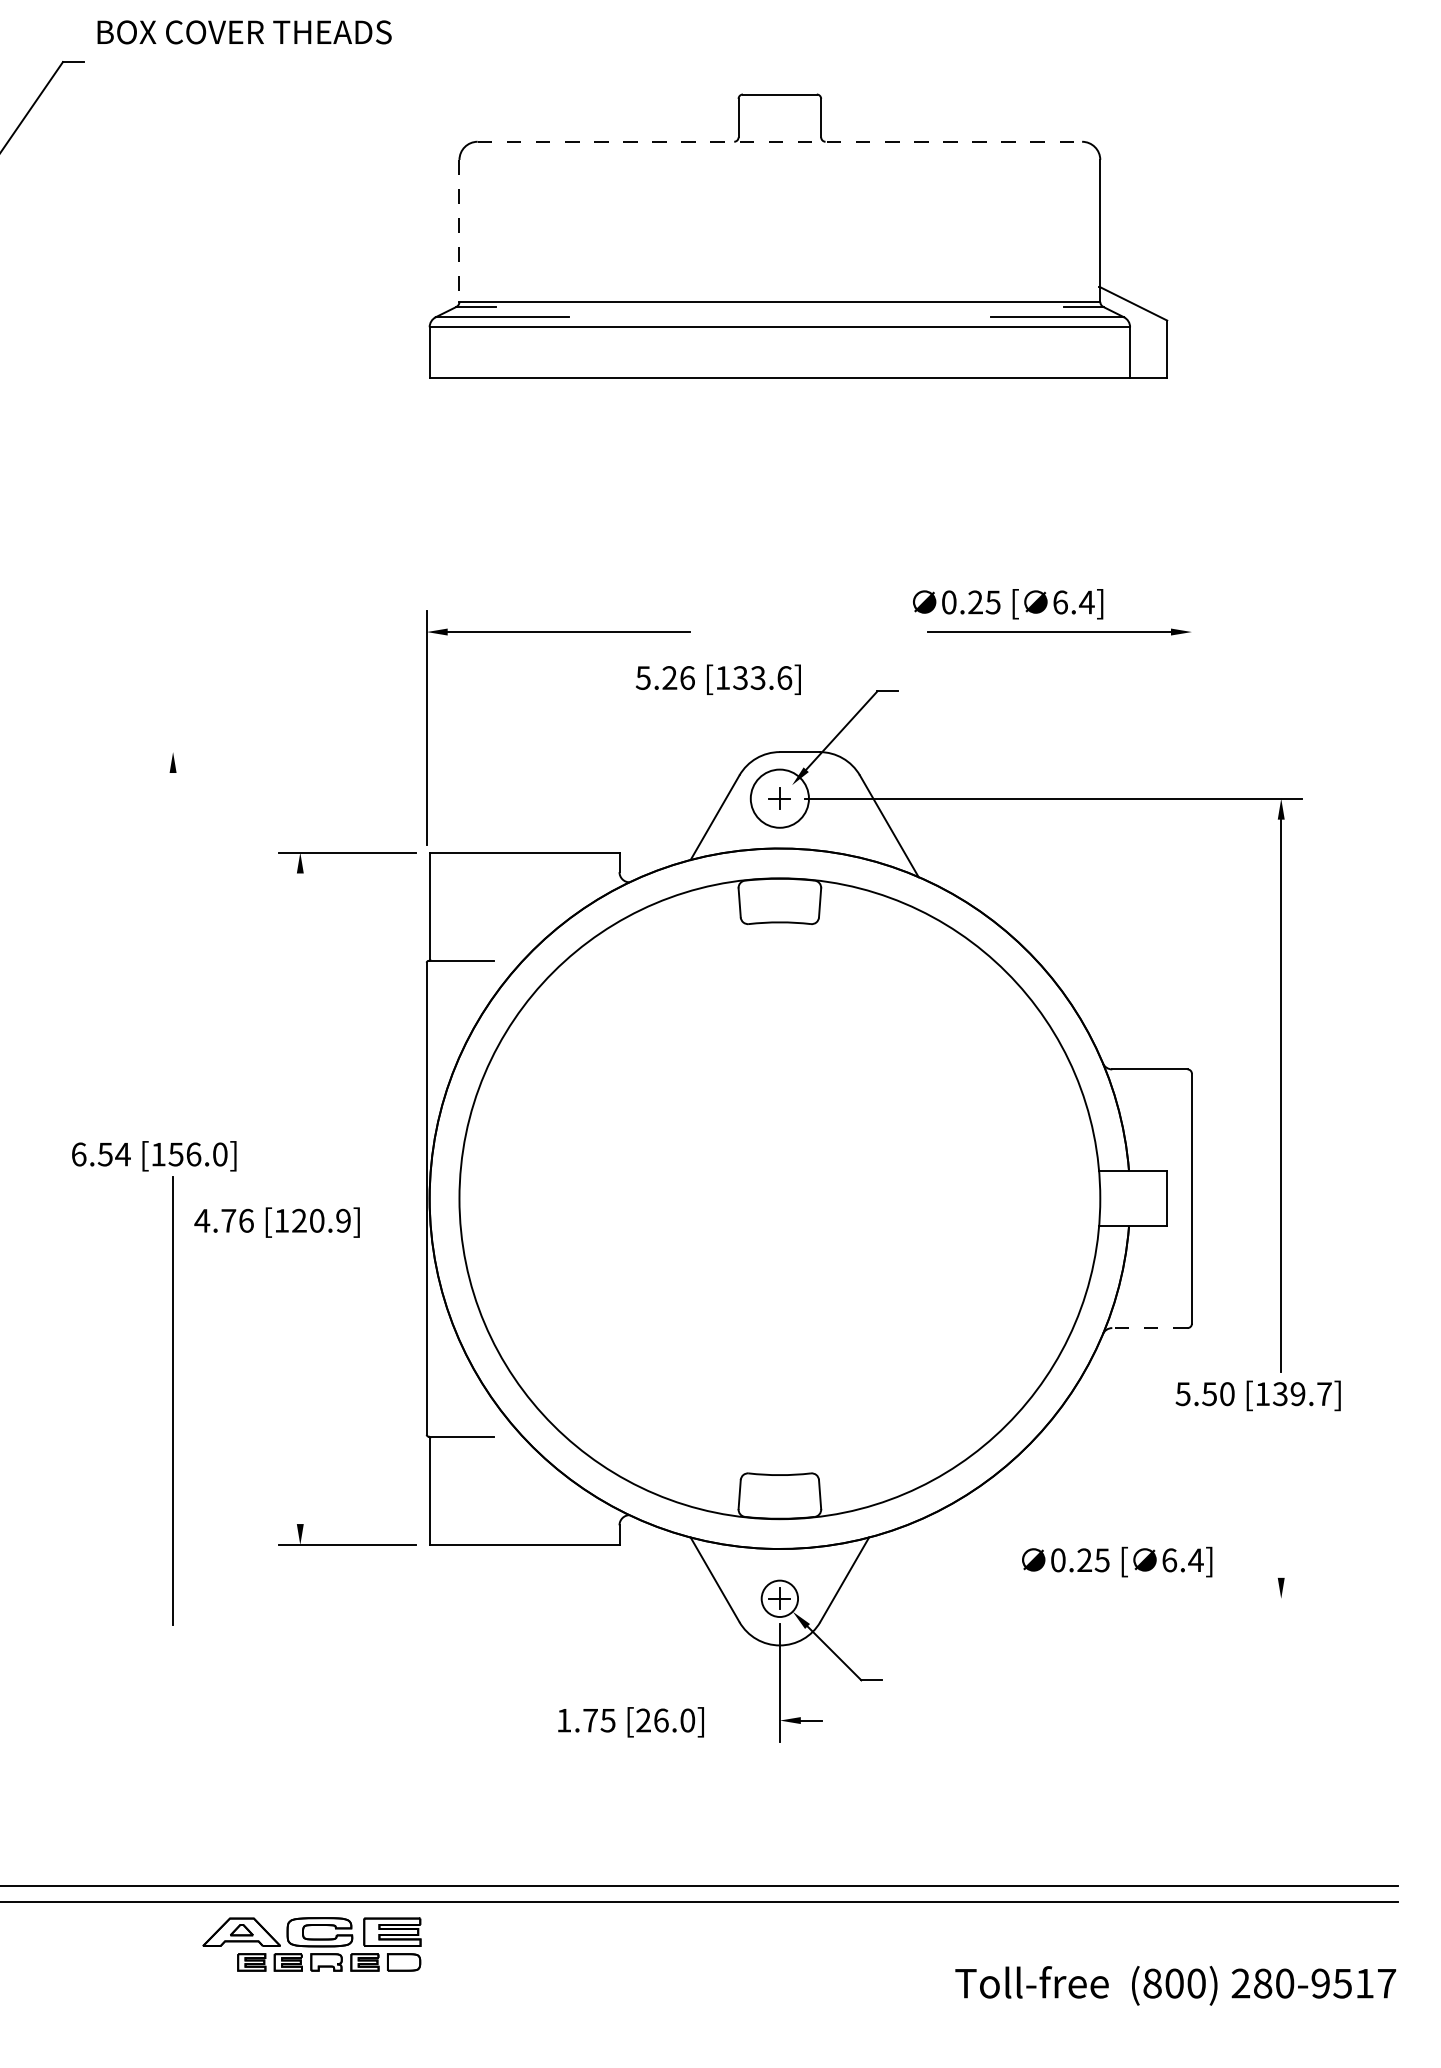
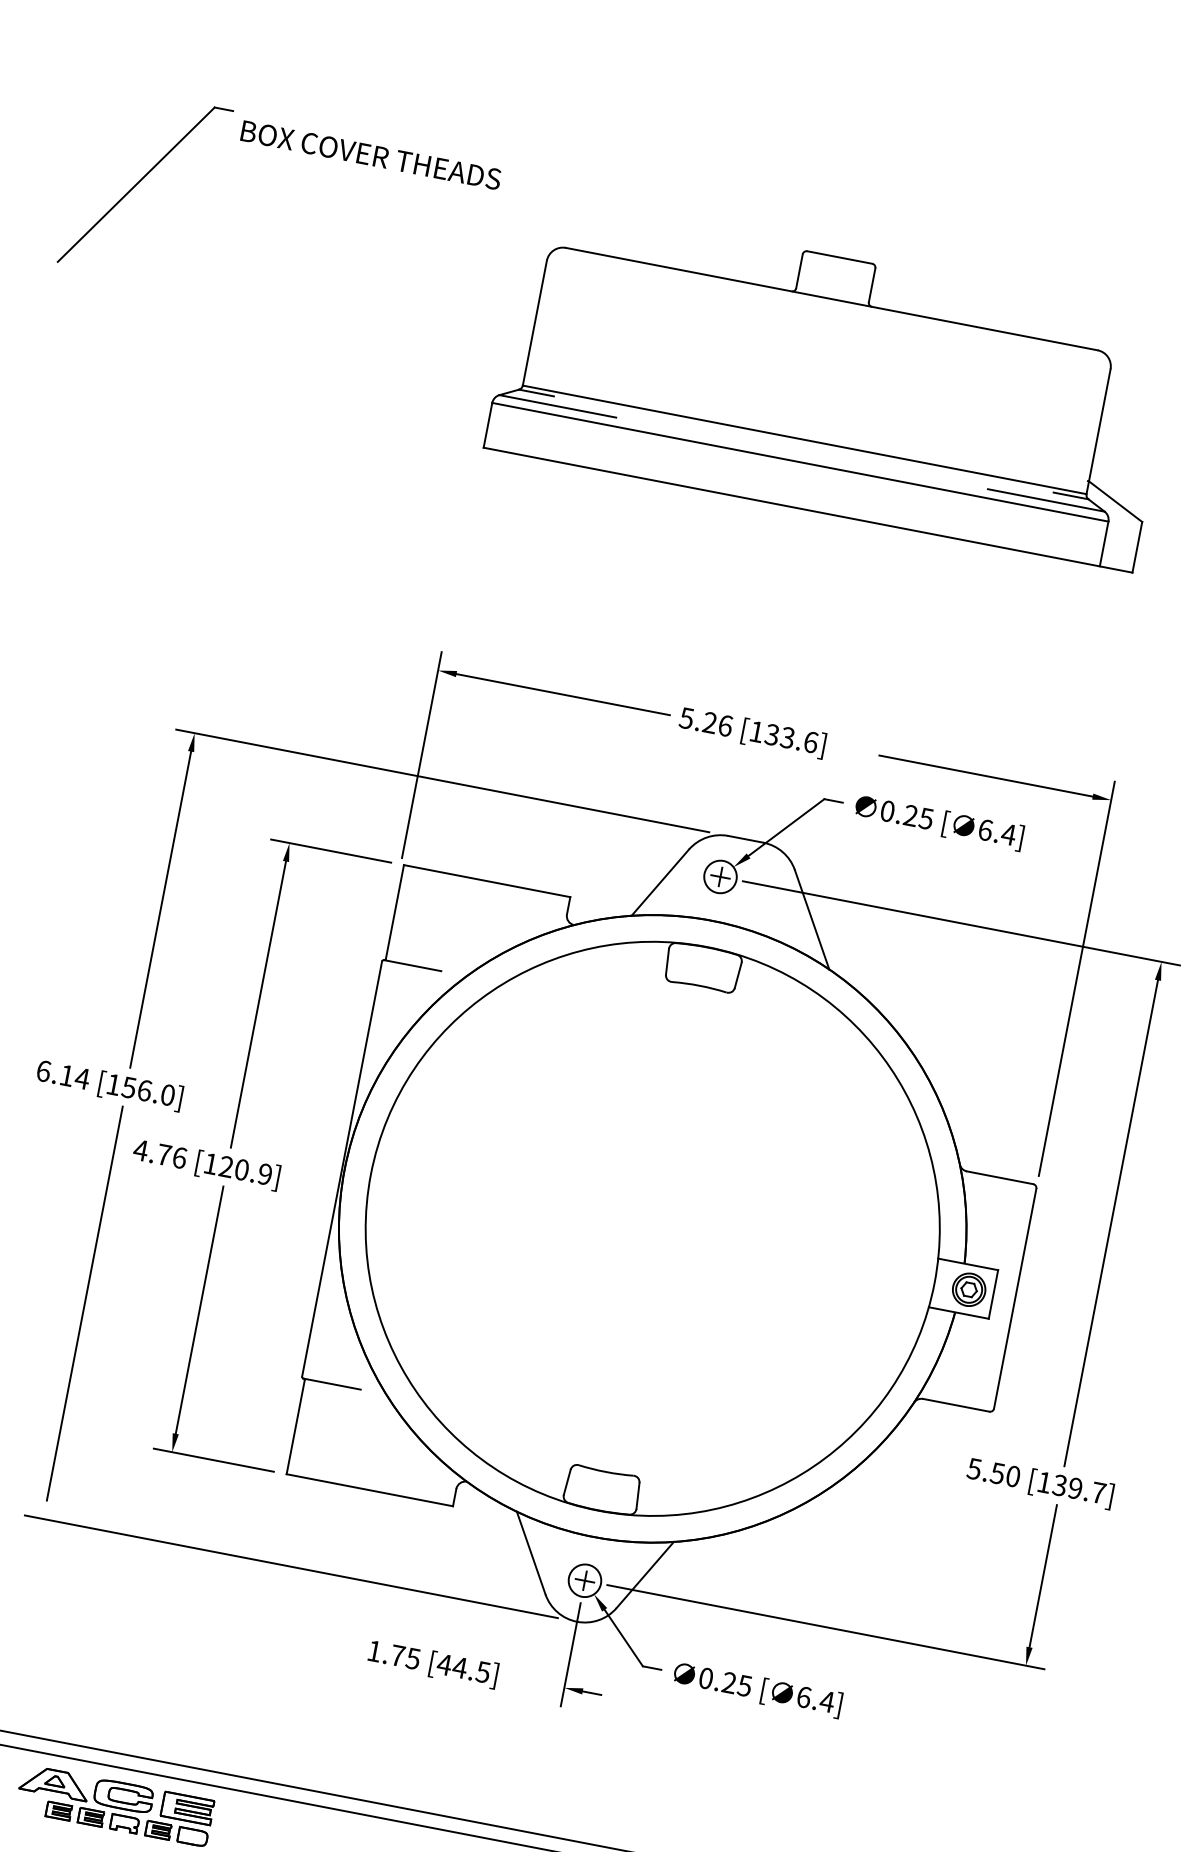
text: (244, 32) -> (371, 155), moved
line: (780, 141) -> (832, 298), dashed -> solid
line: (459, 230) -> (534, 322), dashed -> solid
text: (1008, 604) -> (939, 823), moved
text: (718, 679) -> (752, 732), moved
line: (455, 752) -> (443, 781), added
circle: (779, 798) -> (720, 876), size x0.62
line: (1191, 835) -> (1076, 979), added
line: (173, 952) -> (161, 909), added
line: (300, 1035) -> (258, 1004), added
text: (104, 1154) -> (66, 1075), 6.54 -> 6.14
part: (1139, 1198) -> (969, 1289), added
line: (1149, 1328) -> (955, 1405), dashed -> solid
line: (300, 1383) -> (199, 1310), added
line: (1281, 1496) -> (1043, 1575), added
text: (1117, 1561) -> (758, 1689), moved
line: (1053, 1598) -> (825, 1626), added
line: (455, 1645) -> (291, 1566), added
text: (665, 1720) -> (463, 1668), [26.0] -> [44.5]

